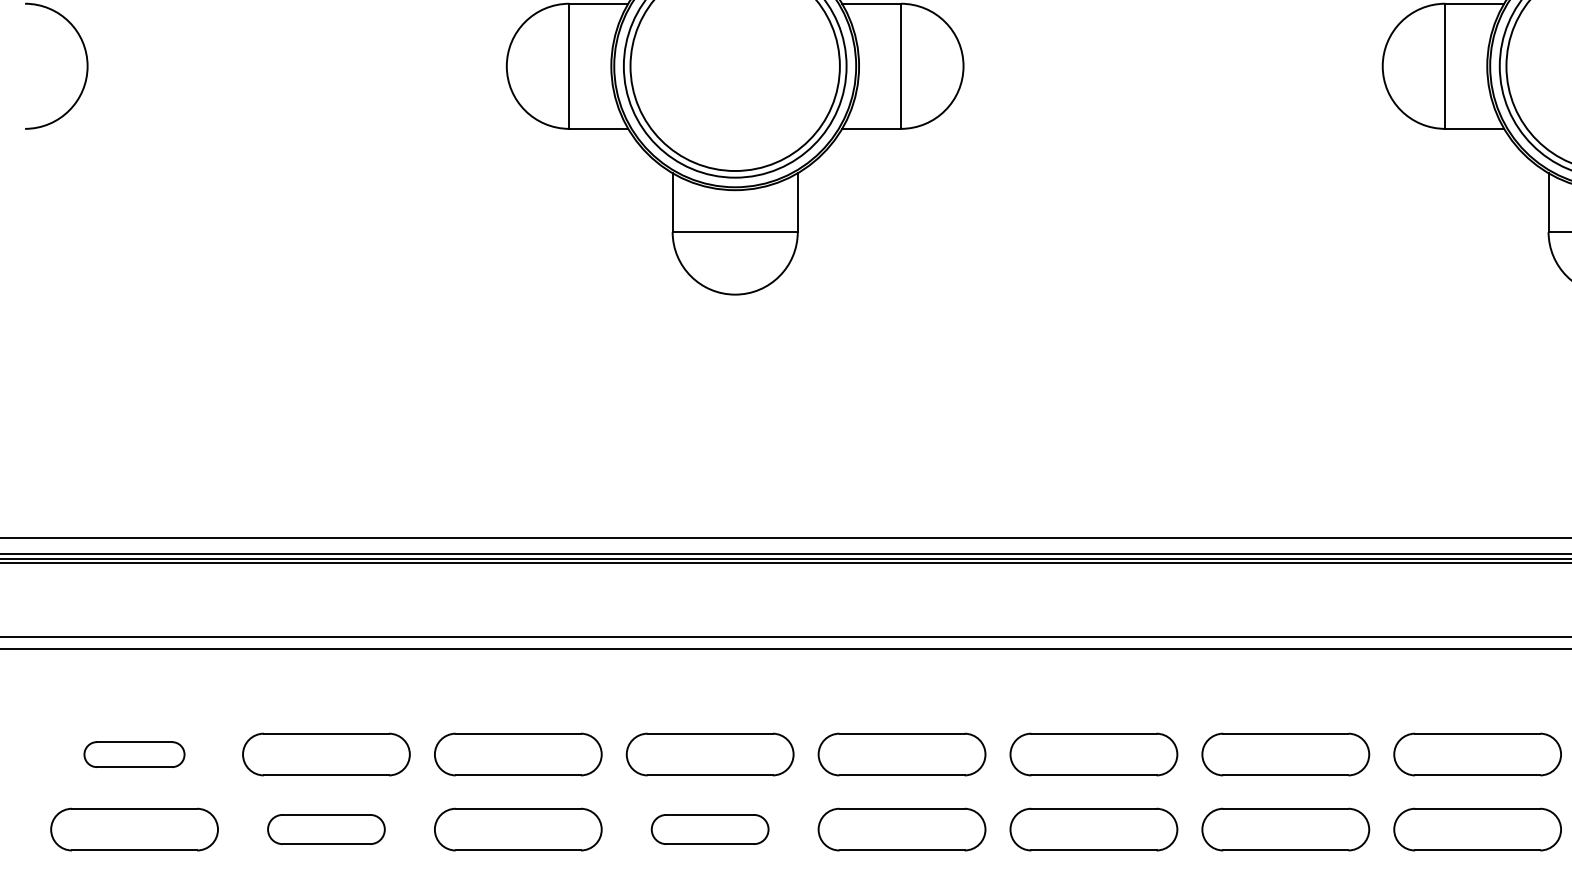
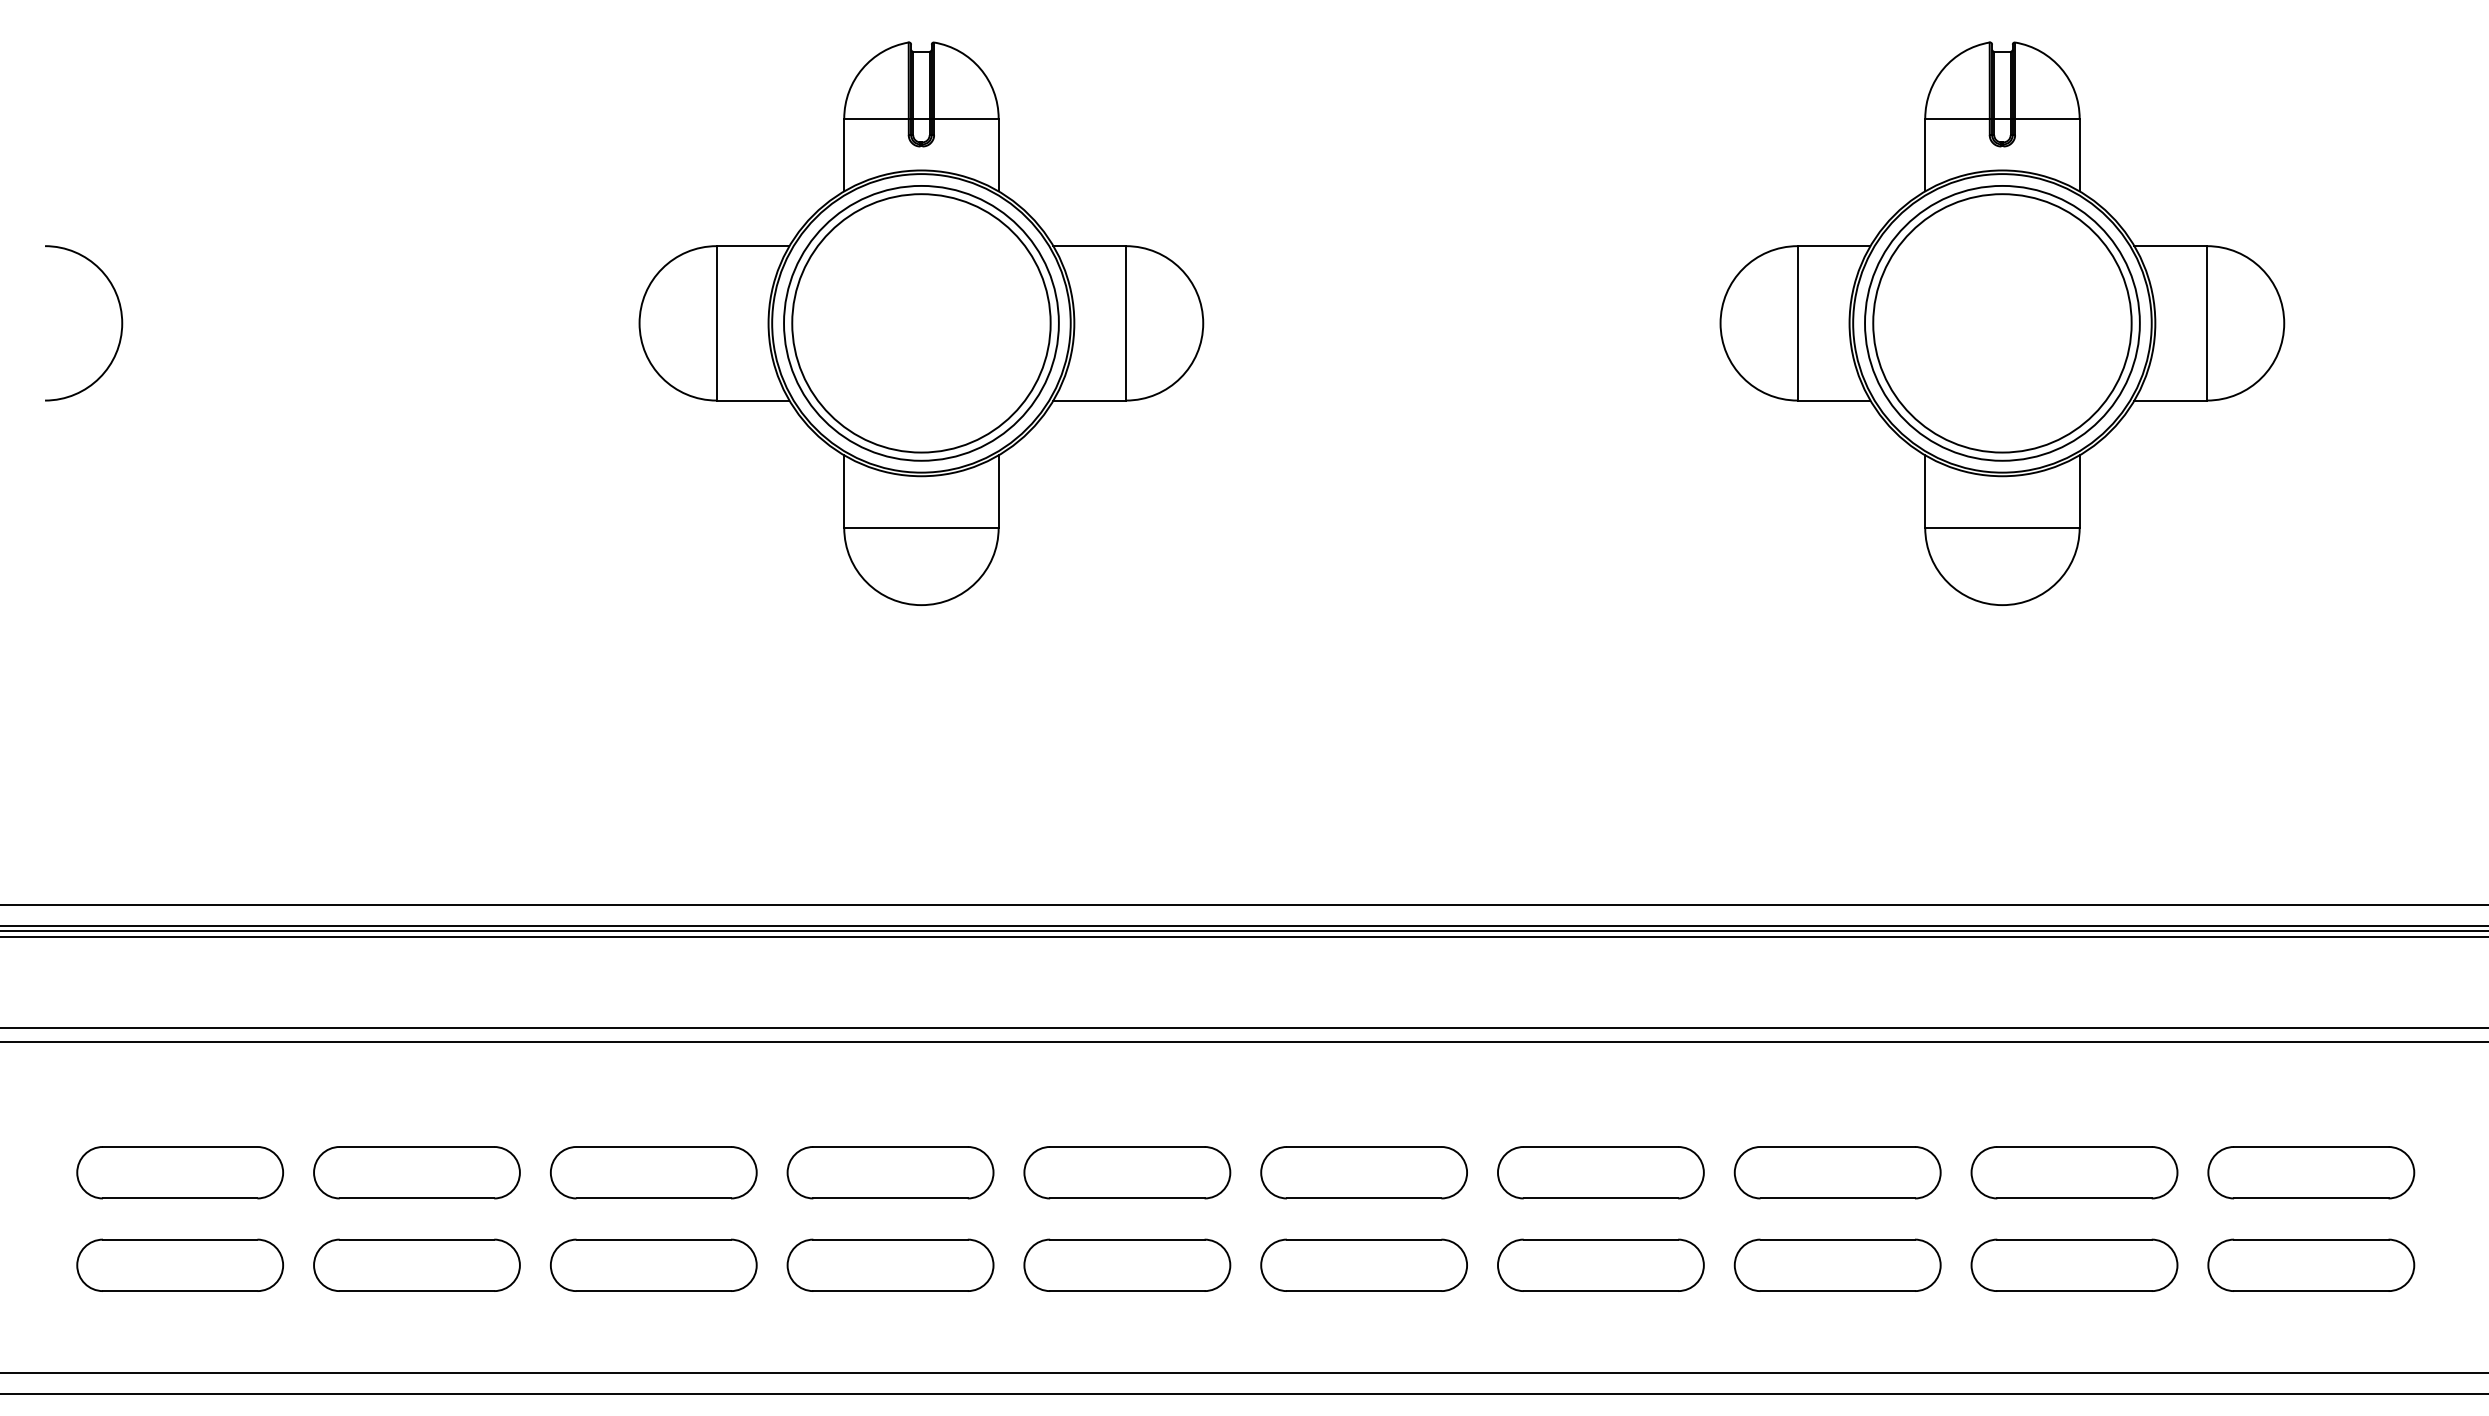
part: (134, 754) -> (179, 1172), size x1.67
part: (326, 828) -> (416, 1264), size x1.43
part: (710, 828) -> (890, 1264), size x1.43

